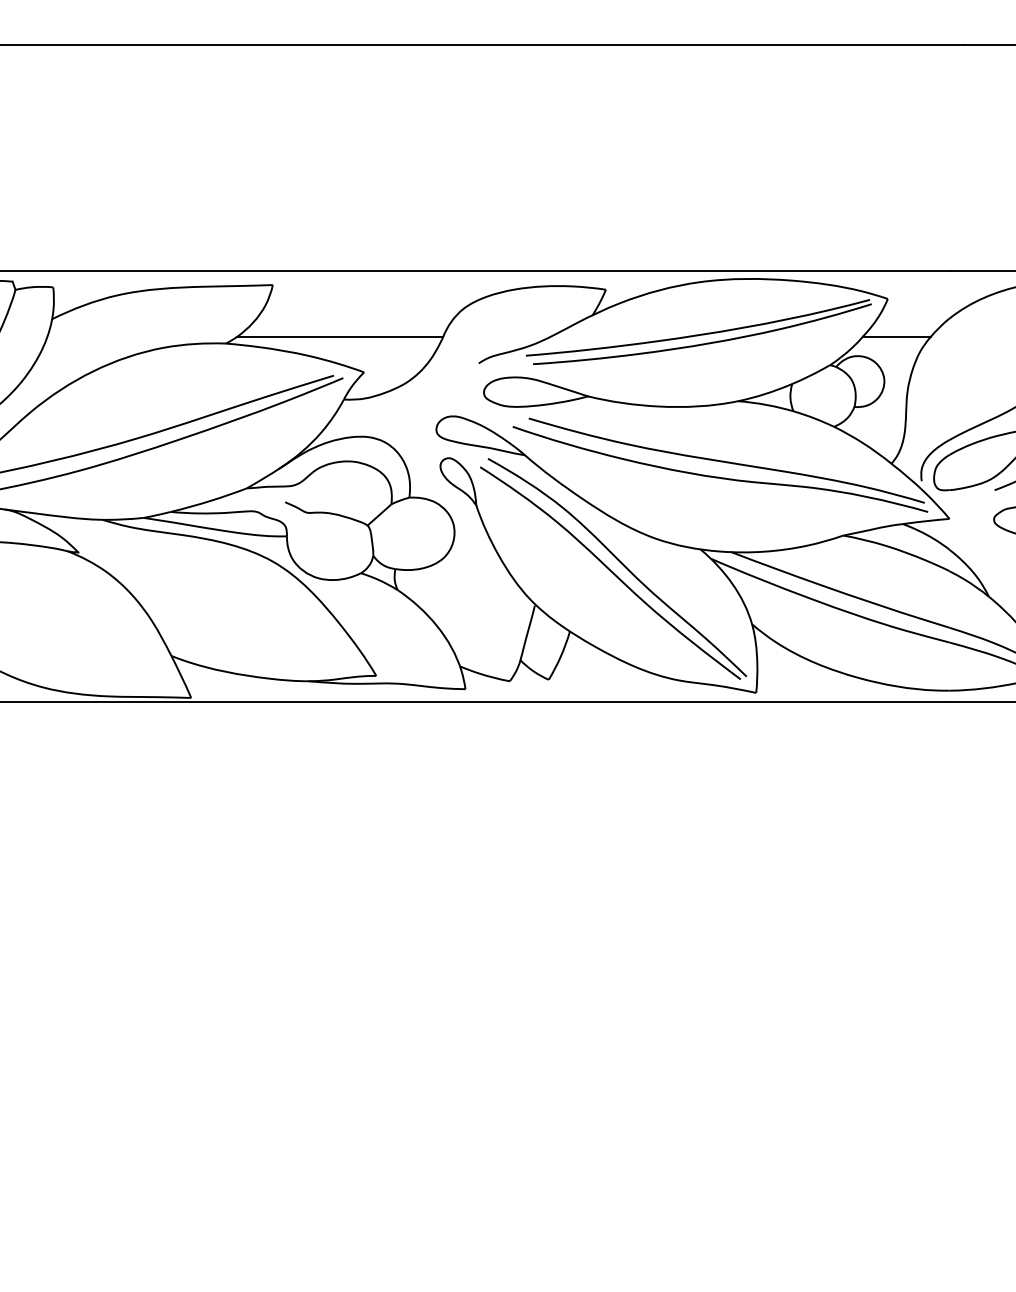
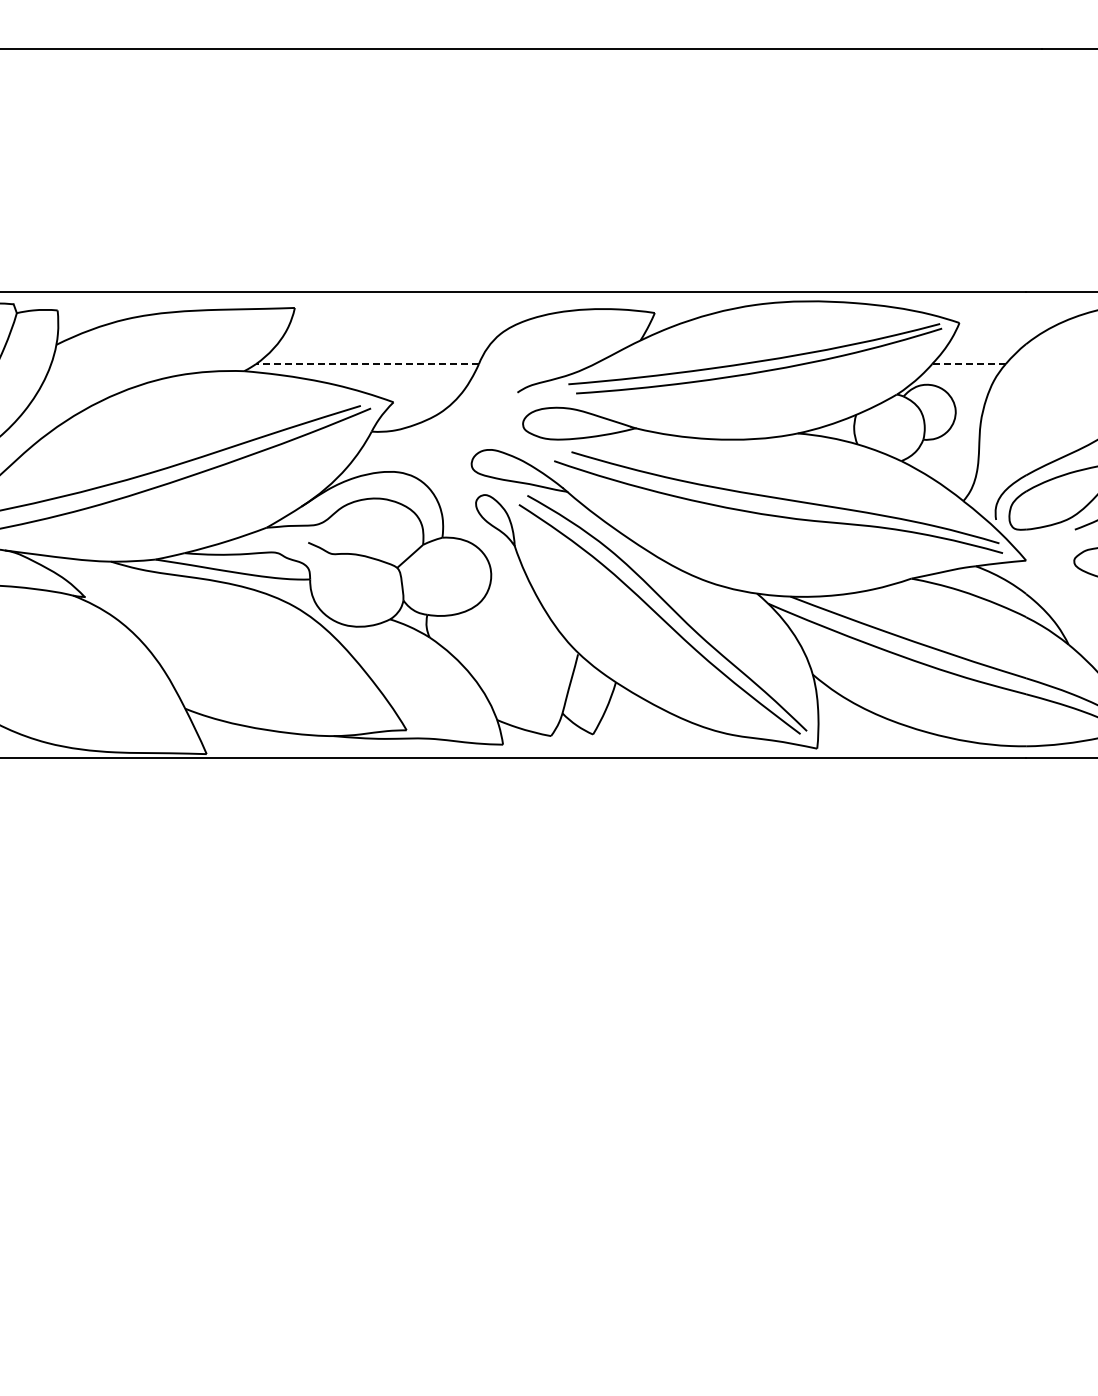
line: (339, 337) -> (366, 364), solid -> dashed
line: (897, 337) -> (969, 364), solid -> dashed

